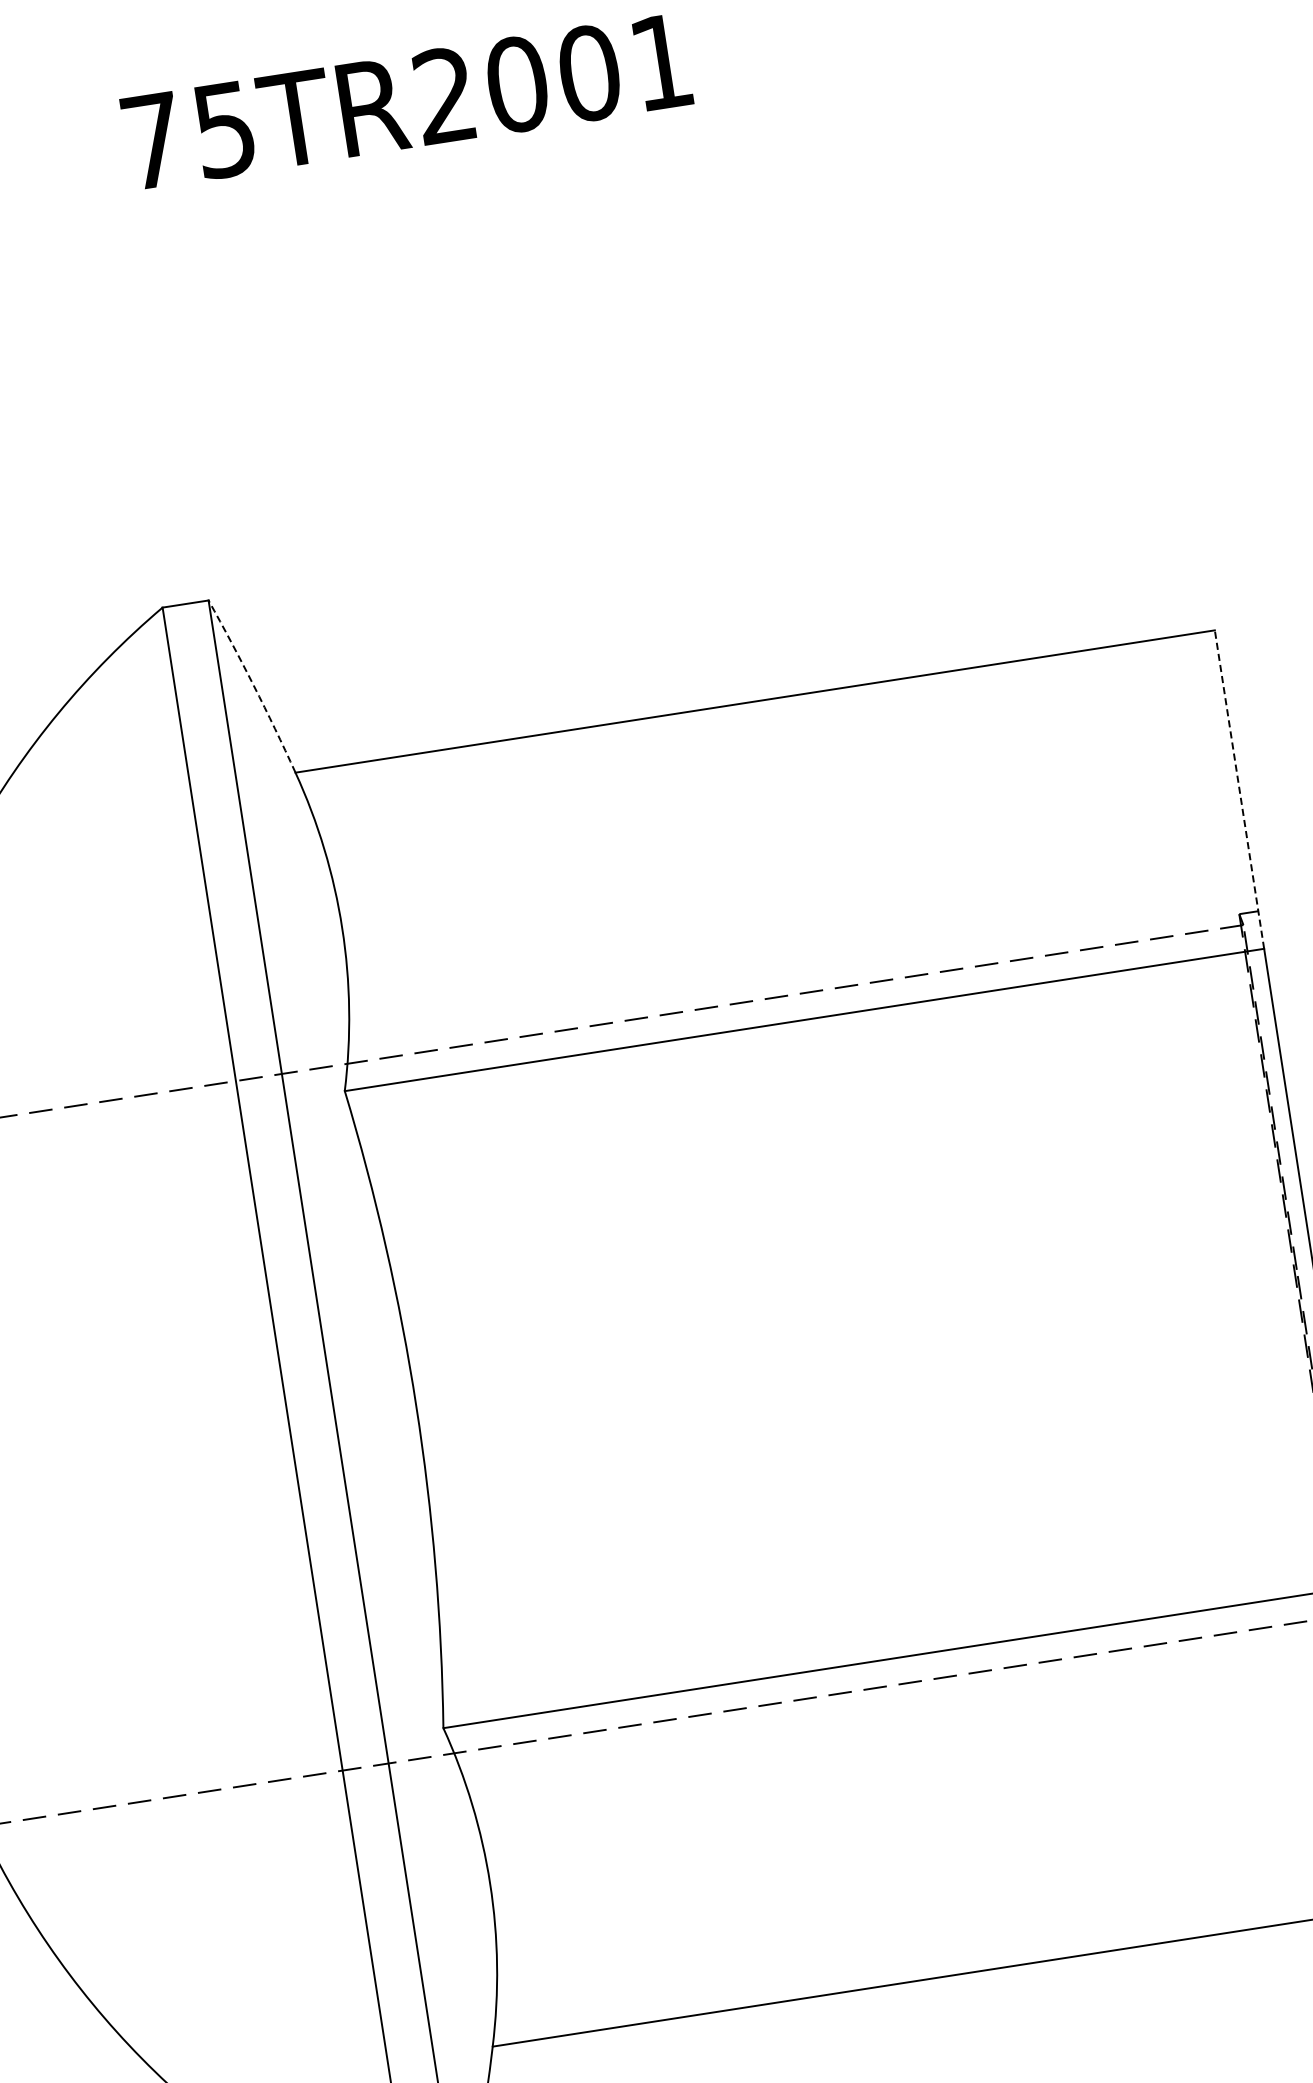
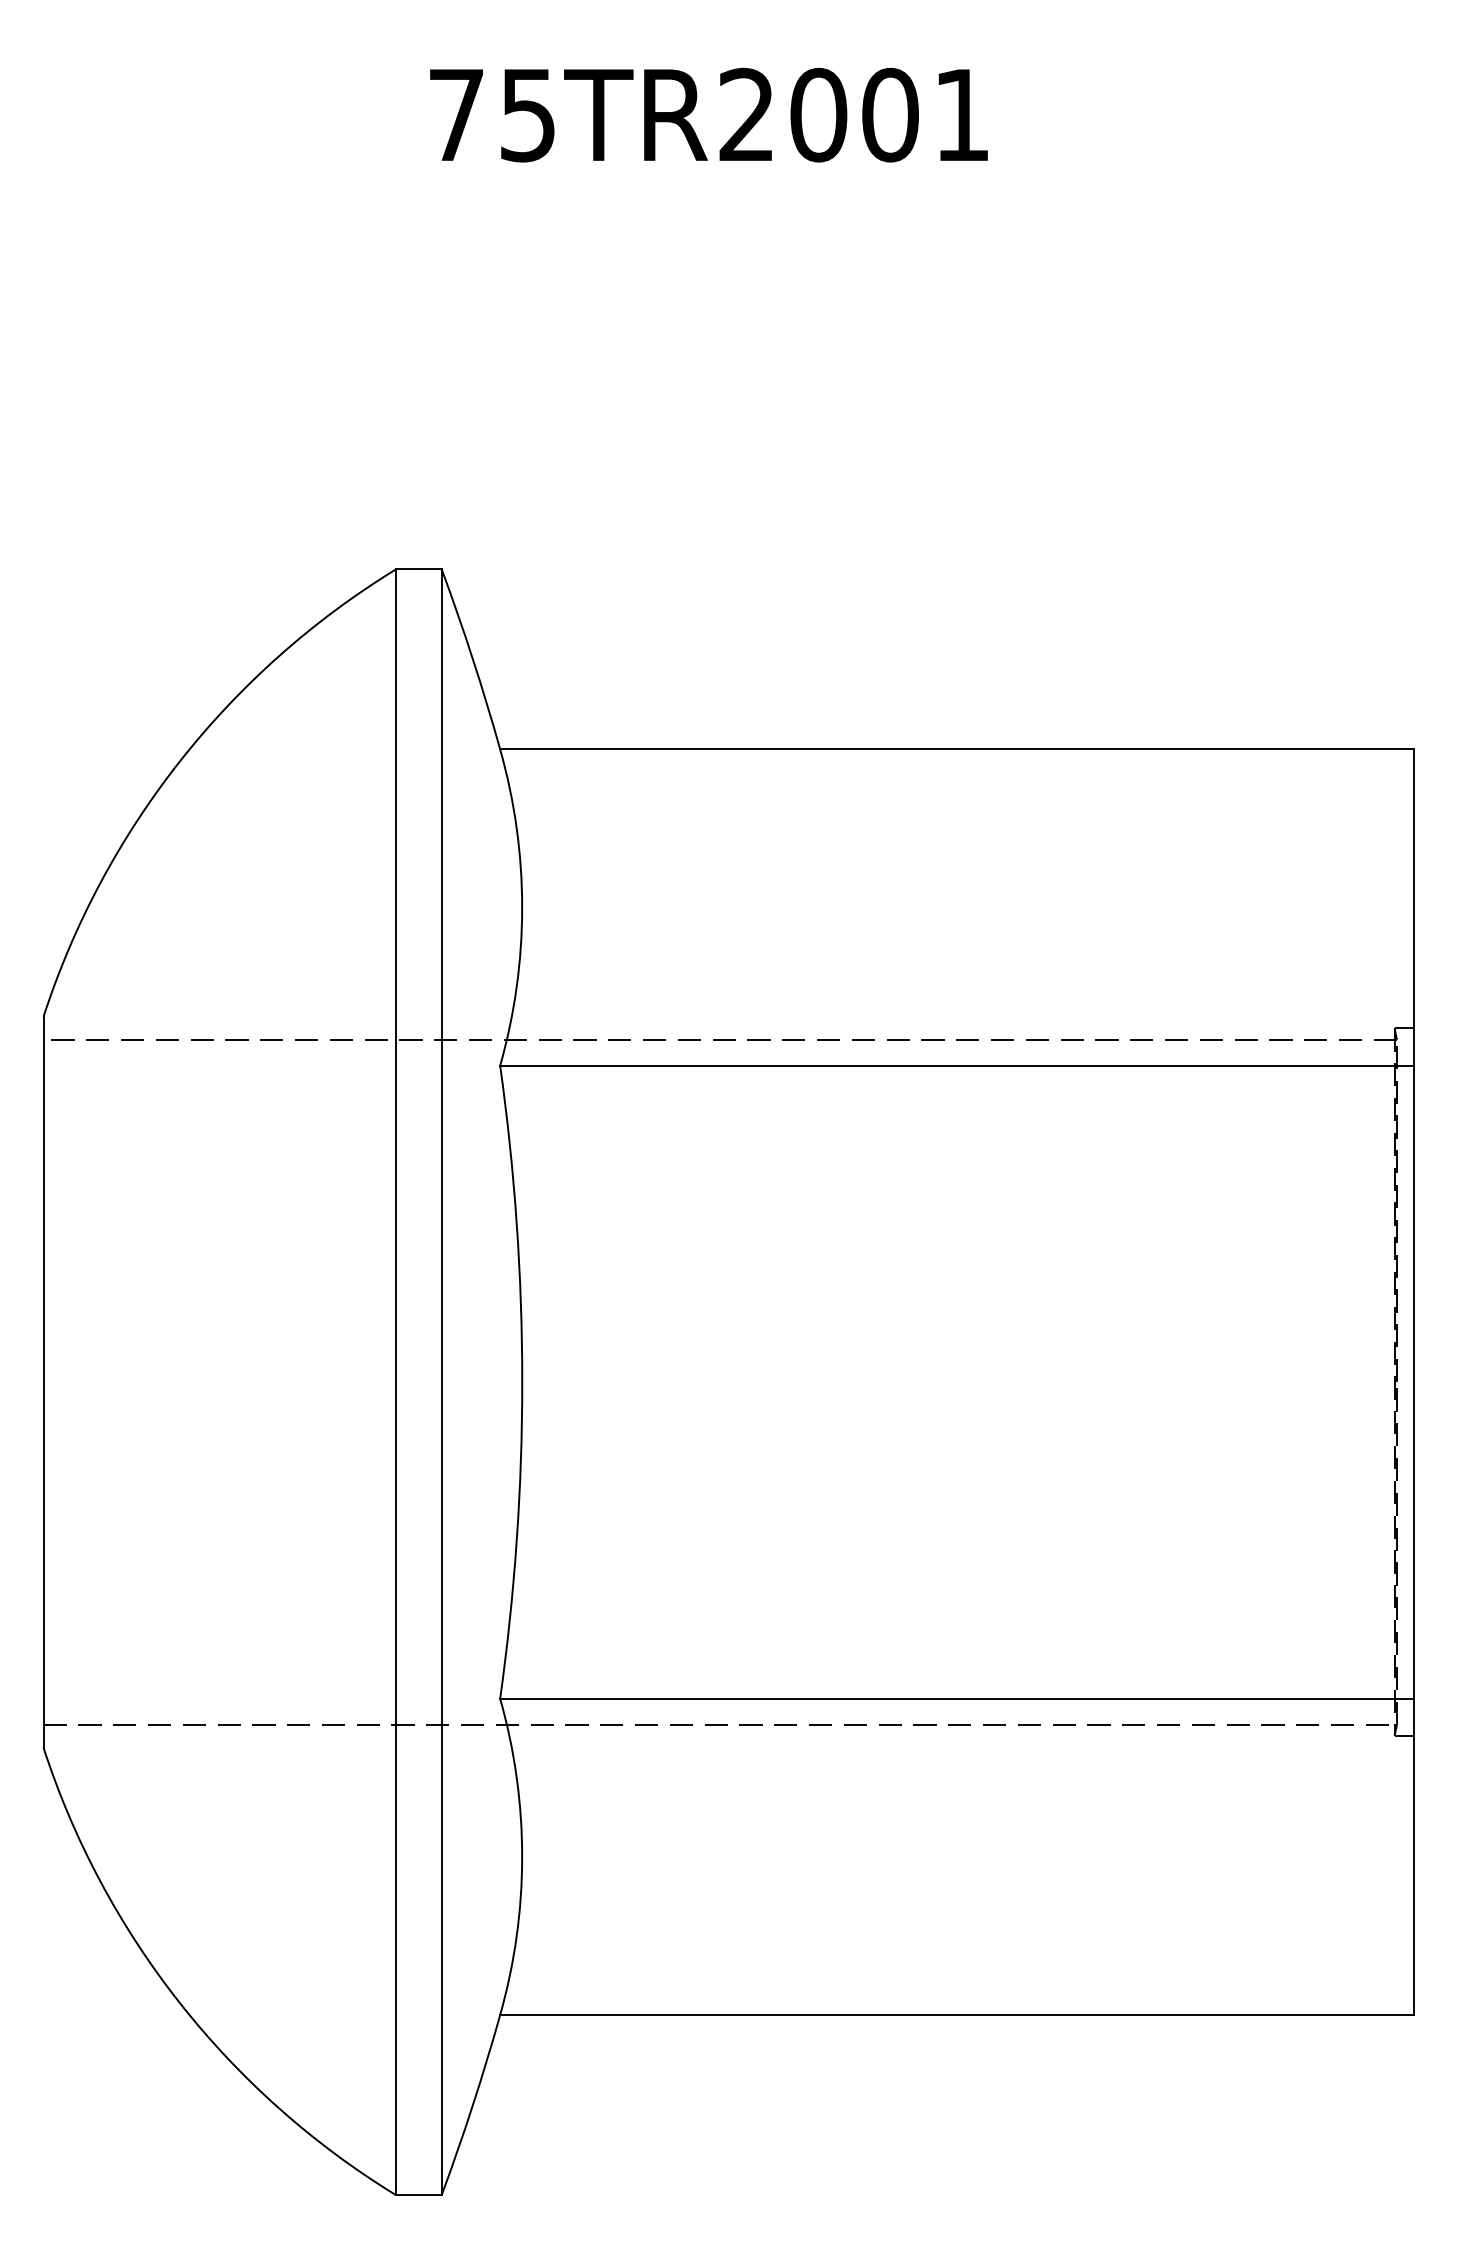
arc: (253, 685) -> (472, 658), dashed -> solid
line: (1239, 789) -> (1413, 907), dashed -> solid

